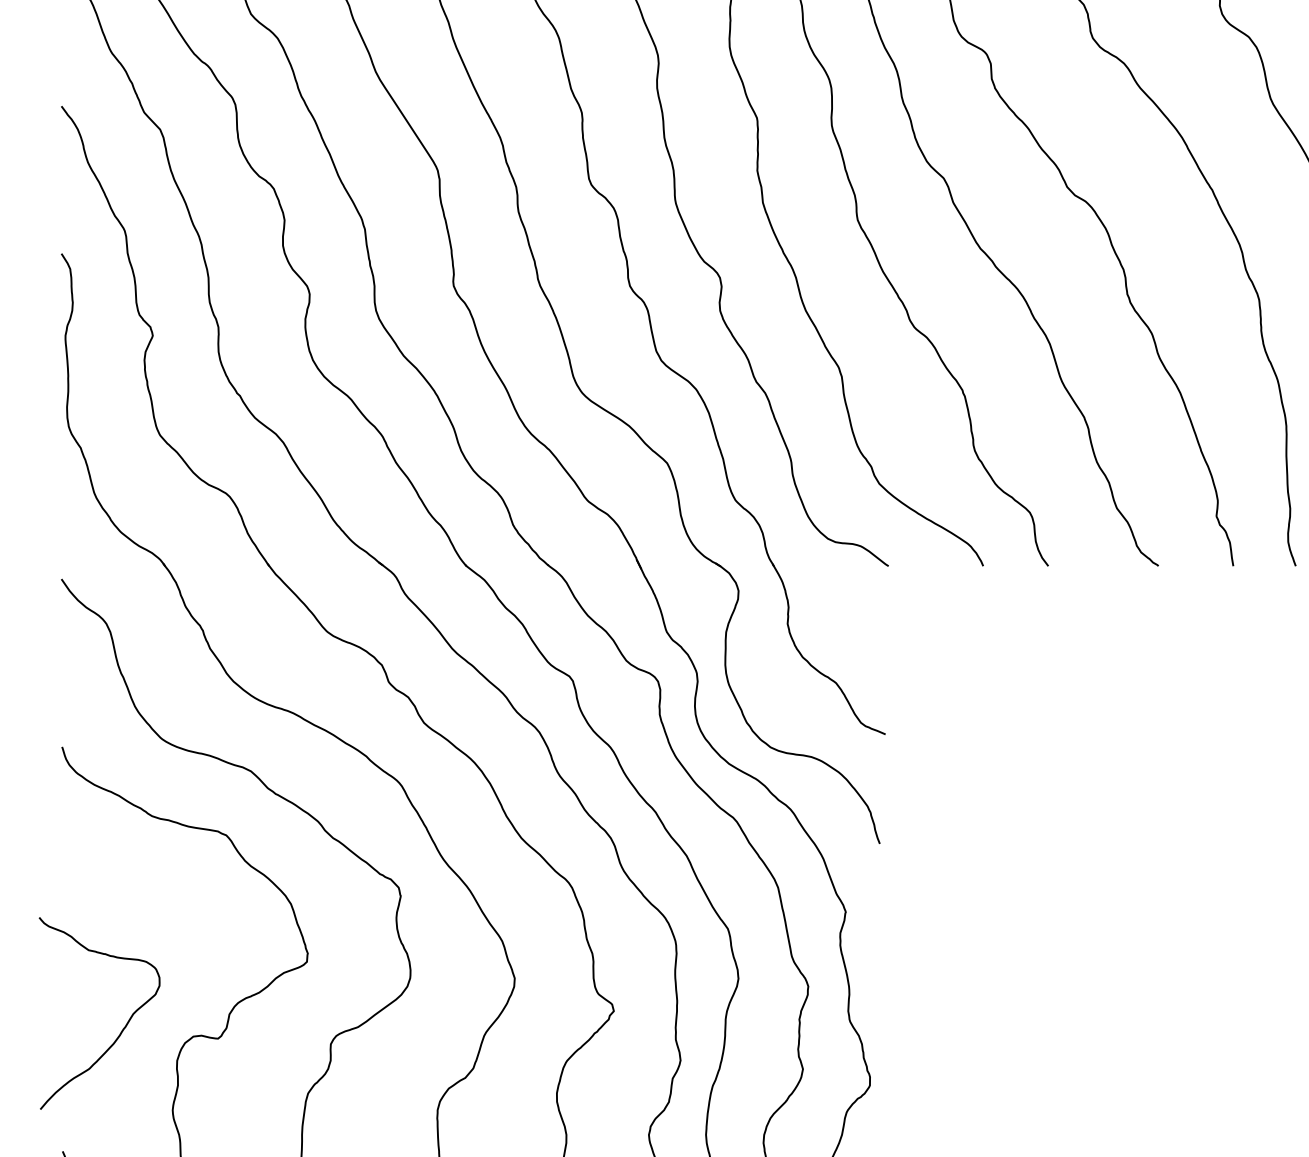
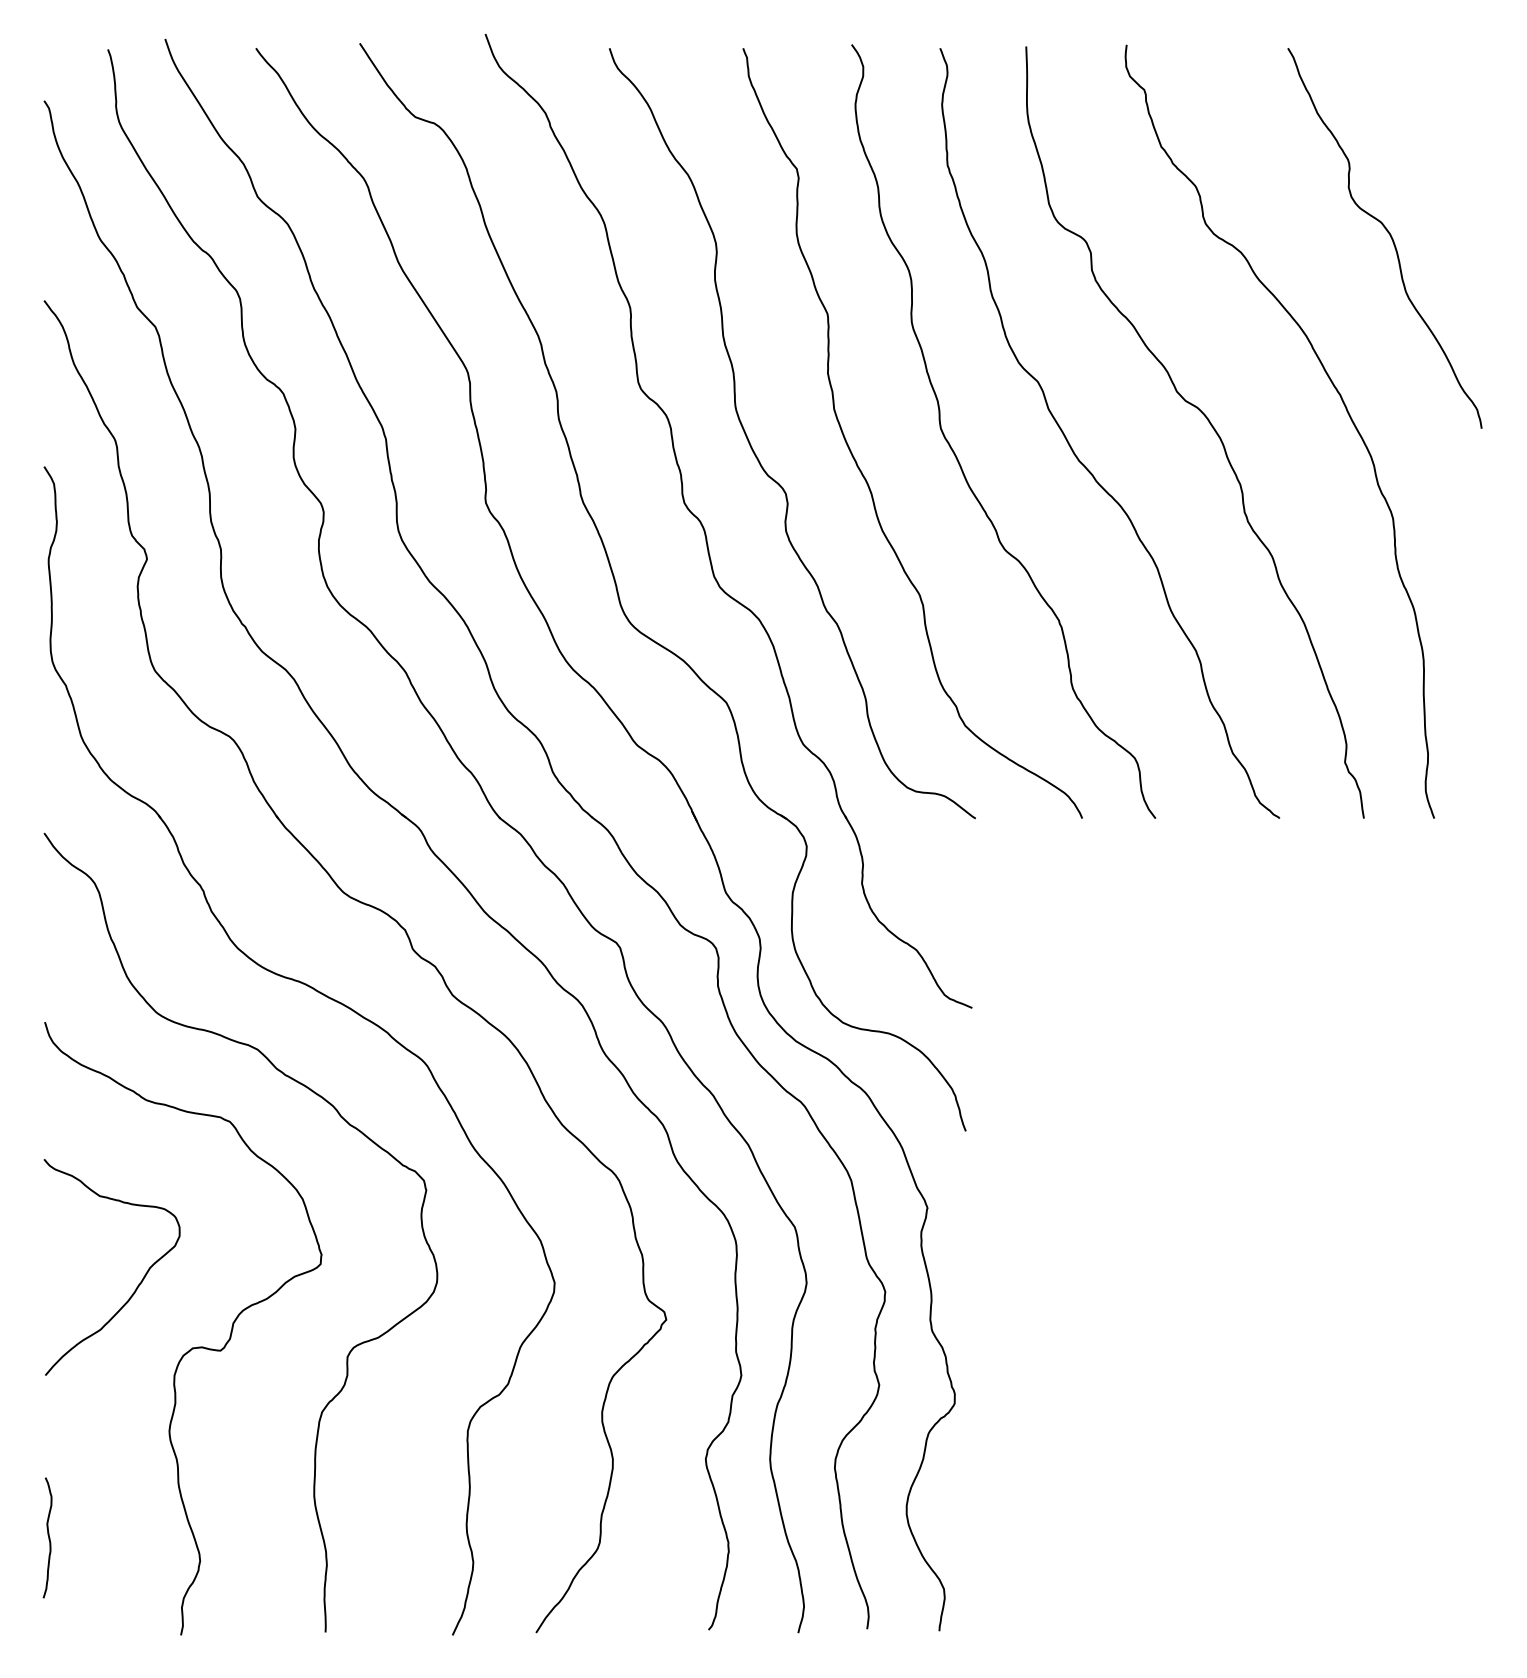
curve: (122, 1029) -> (137, 1285), moved

